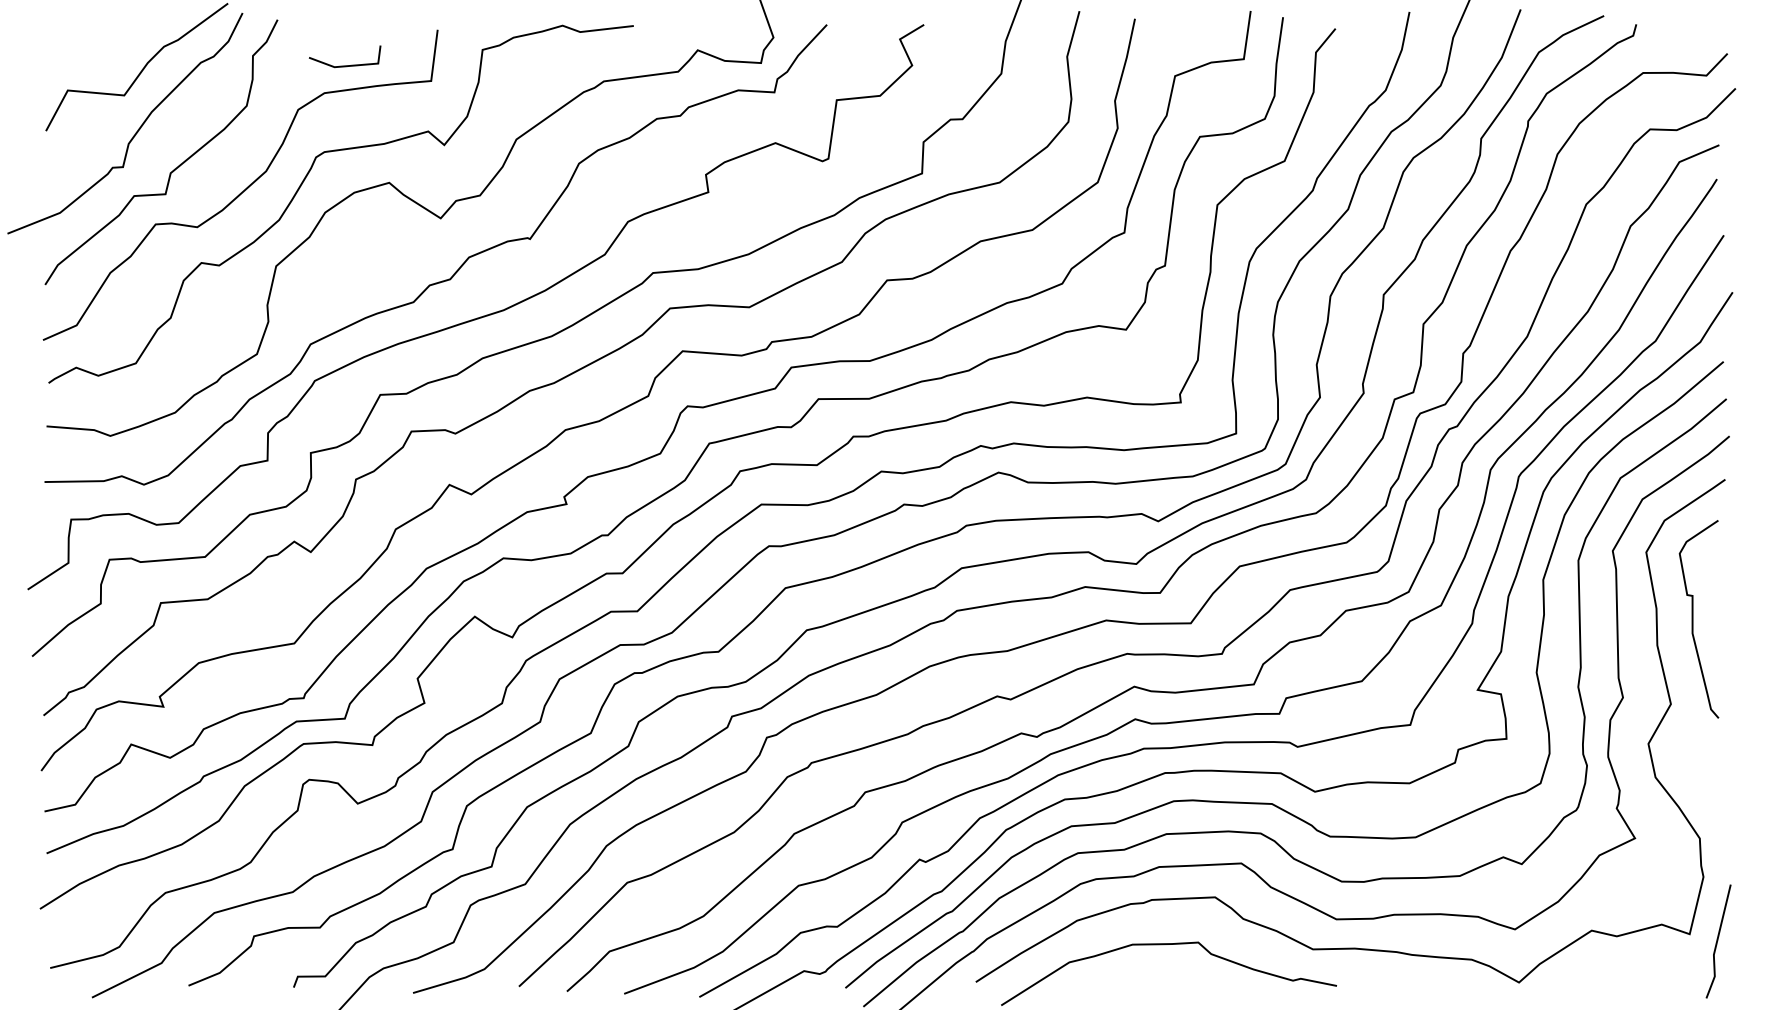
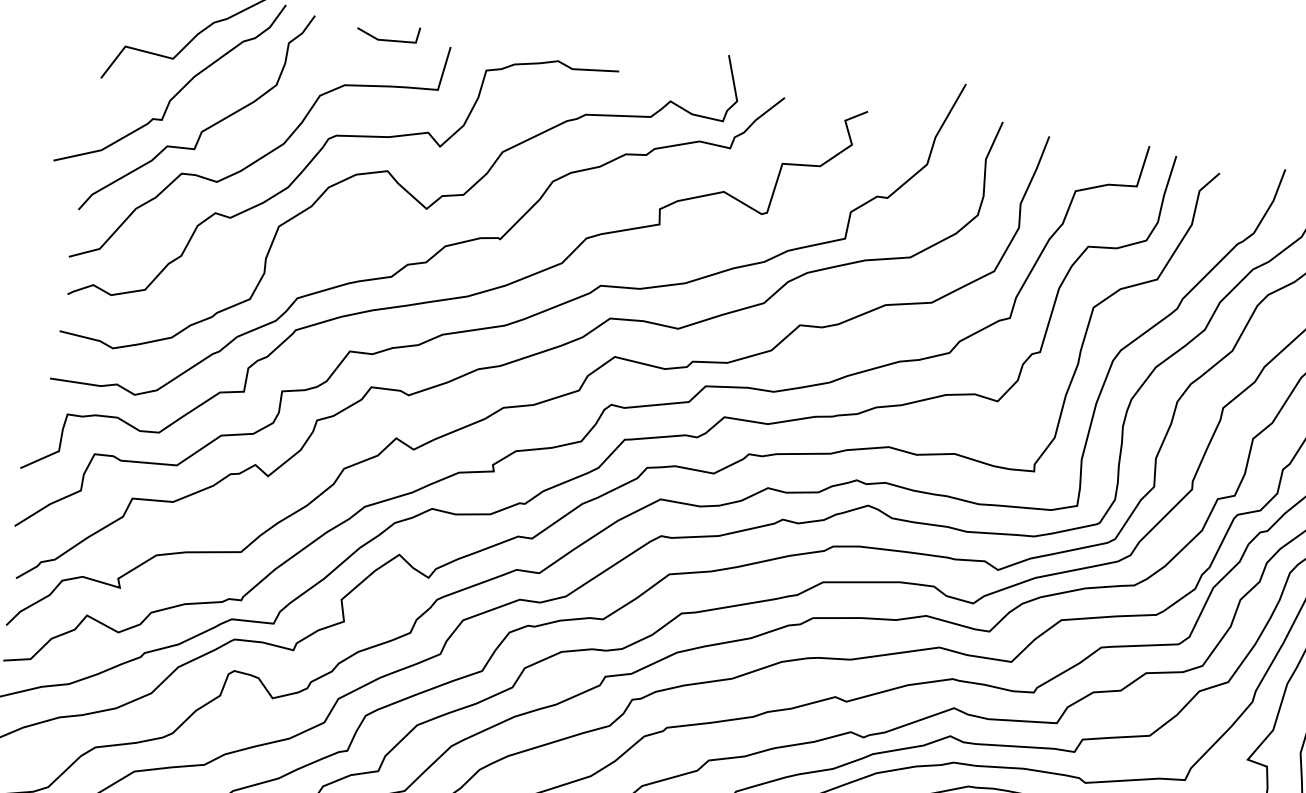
line: (345, 65) -> (387, 39), moved

